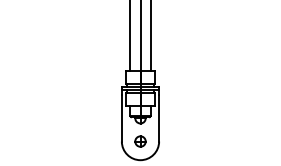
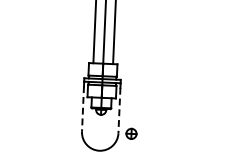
line: (121, 118) -> (82, 109), solid -> dashed
line: (159, 118) -> (119, 110), solid -> dashed
part: (140, 141) -> (131, 133), moved

